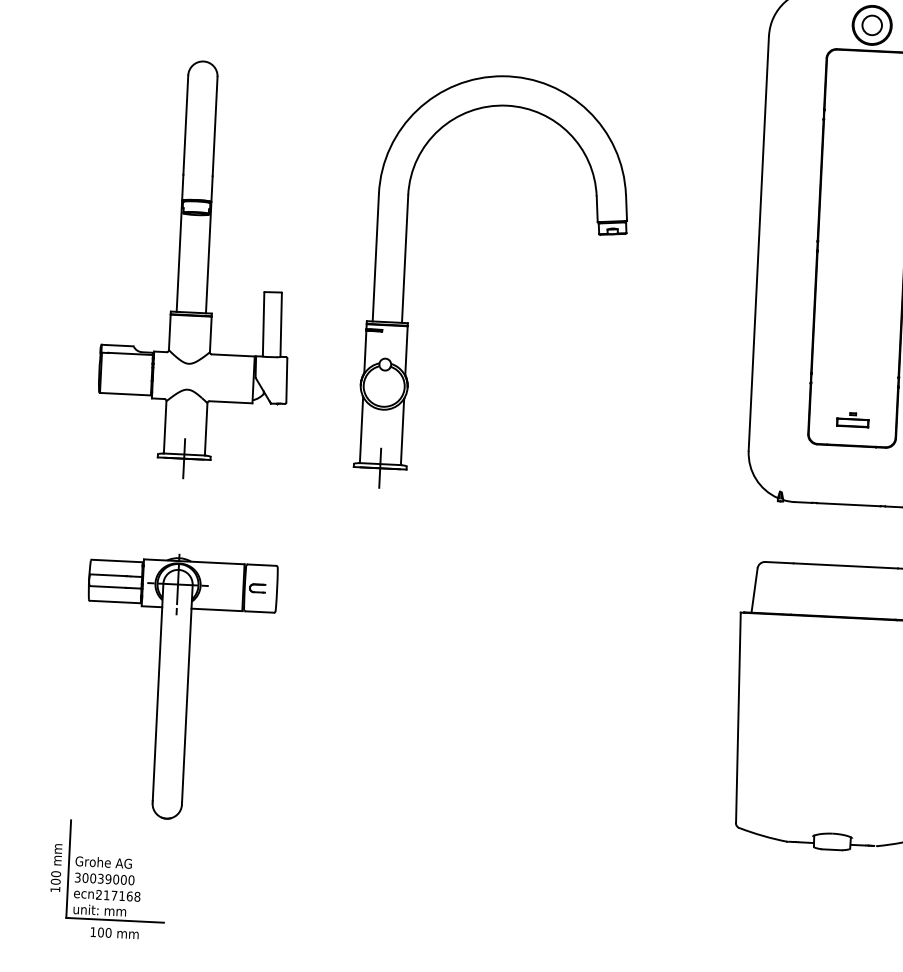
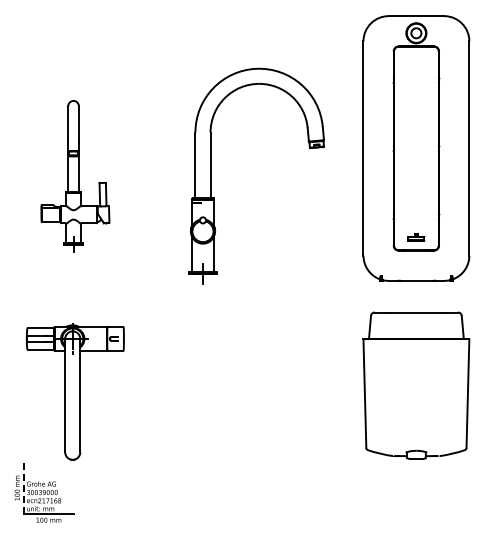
part: (198, 268) -> (75, 175), size x0.7
part: (405, 278) -> (211, 175), moved
line: (68, 867) -> (23, 487), solid -> dashed

